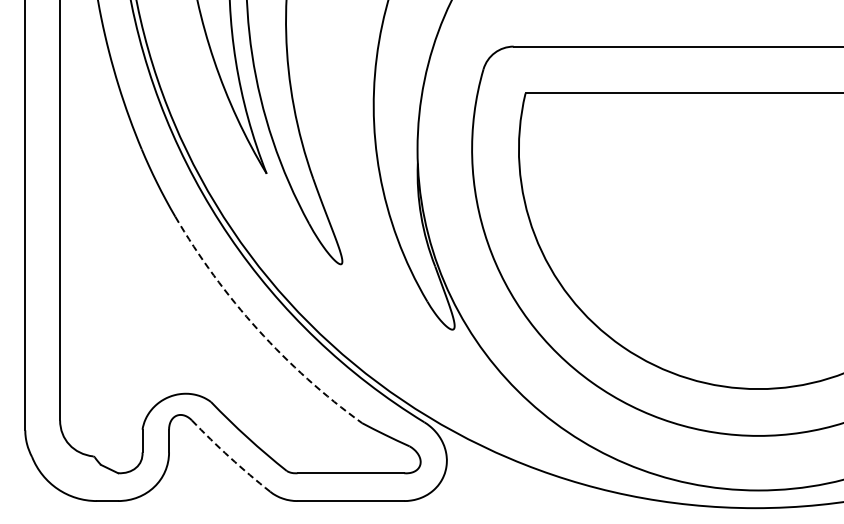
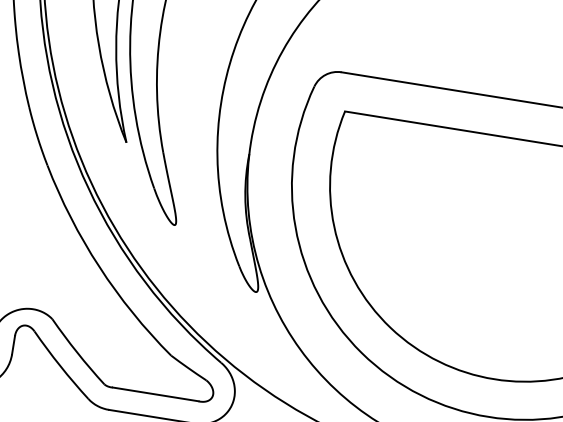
arc: (258, 329) -> (99, 266), dashed -> solid
arc: (229, 457) -> (60, 366), dashed -> solid

